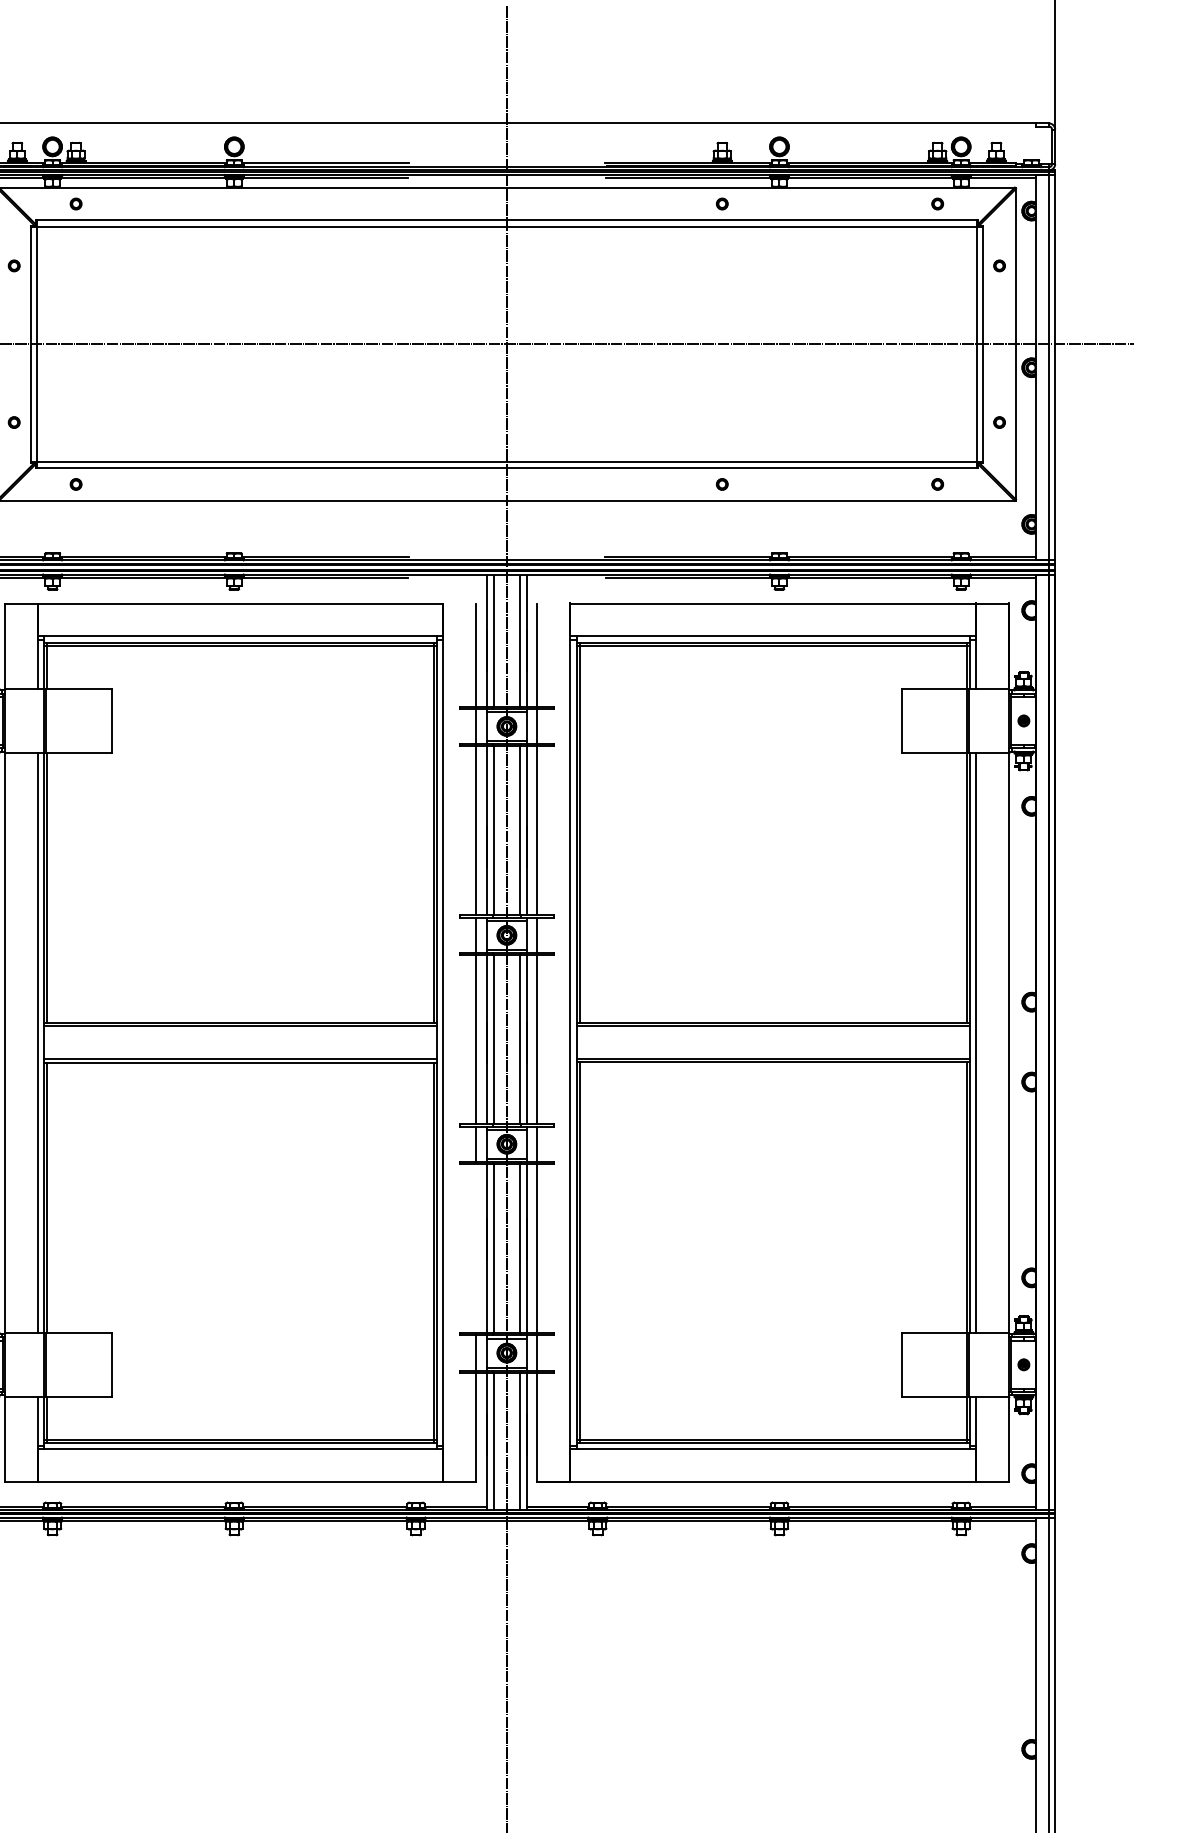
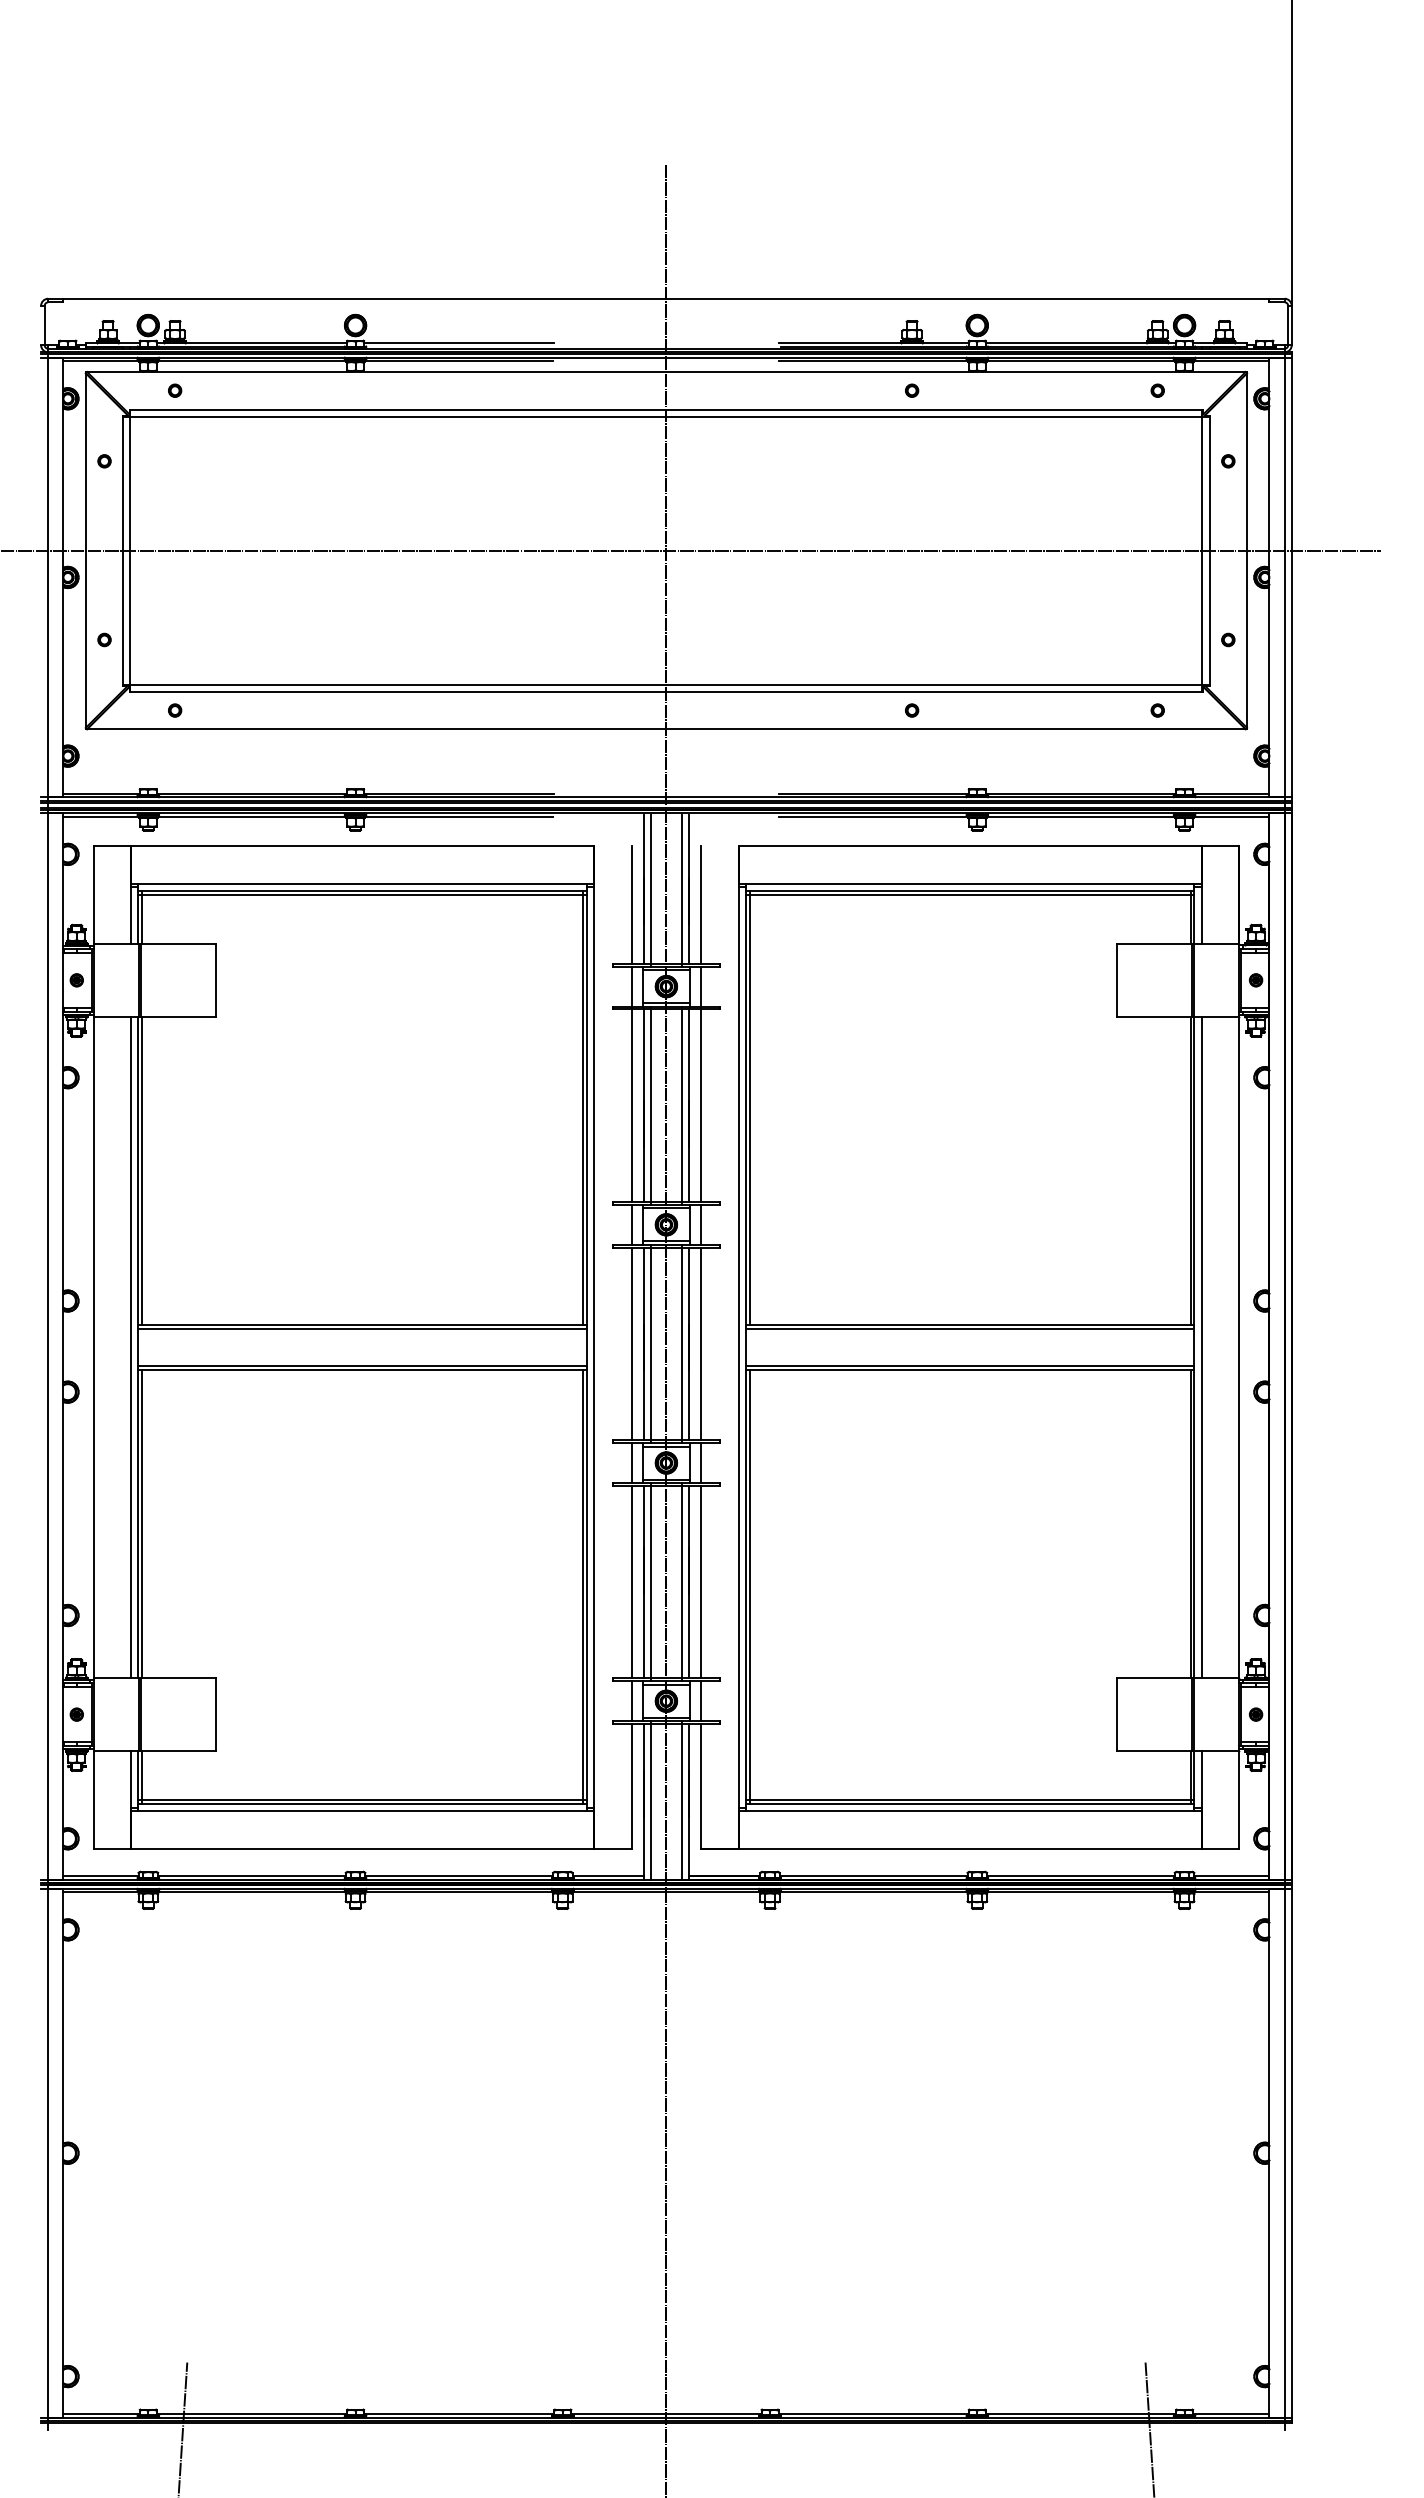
line: (476, 1248) -> (631, 1581), added

